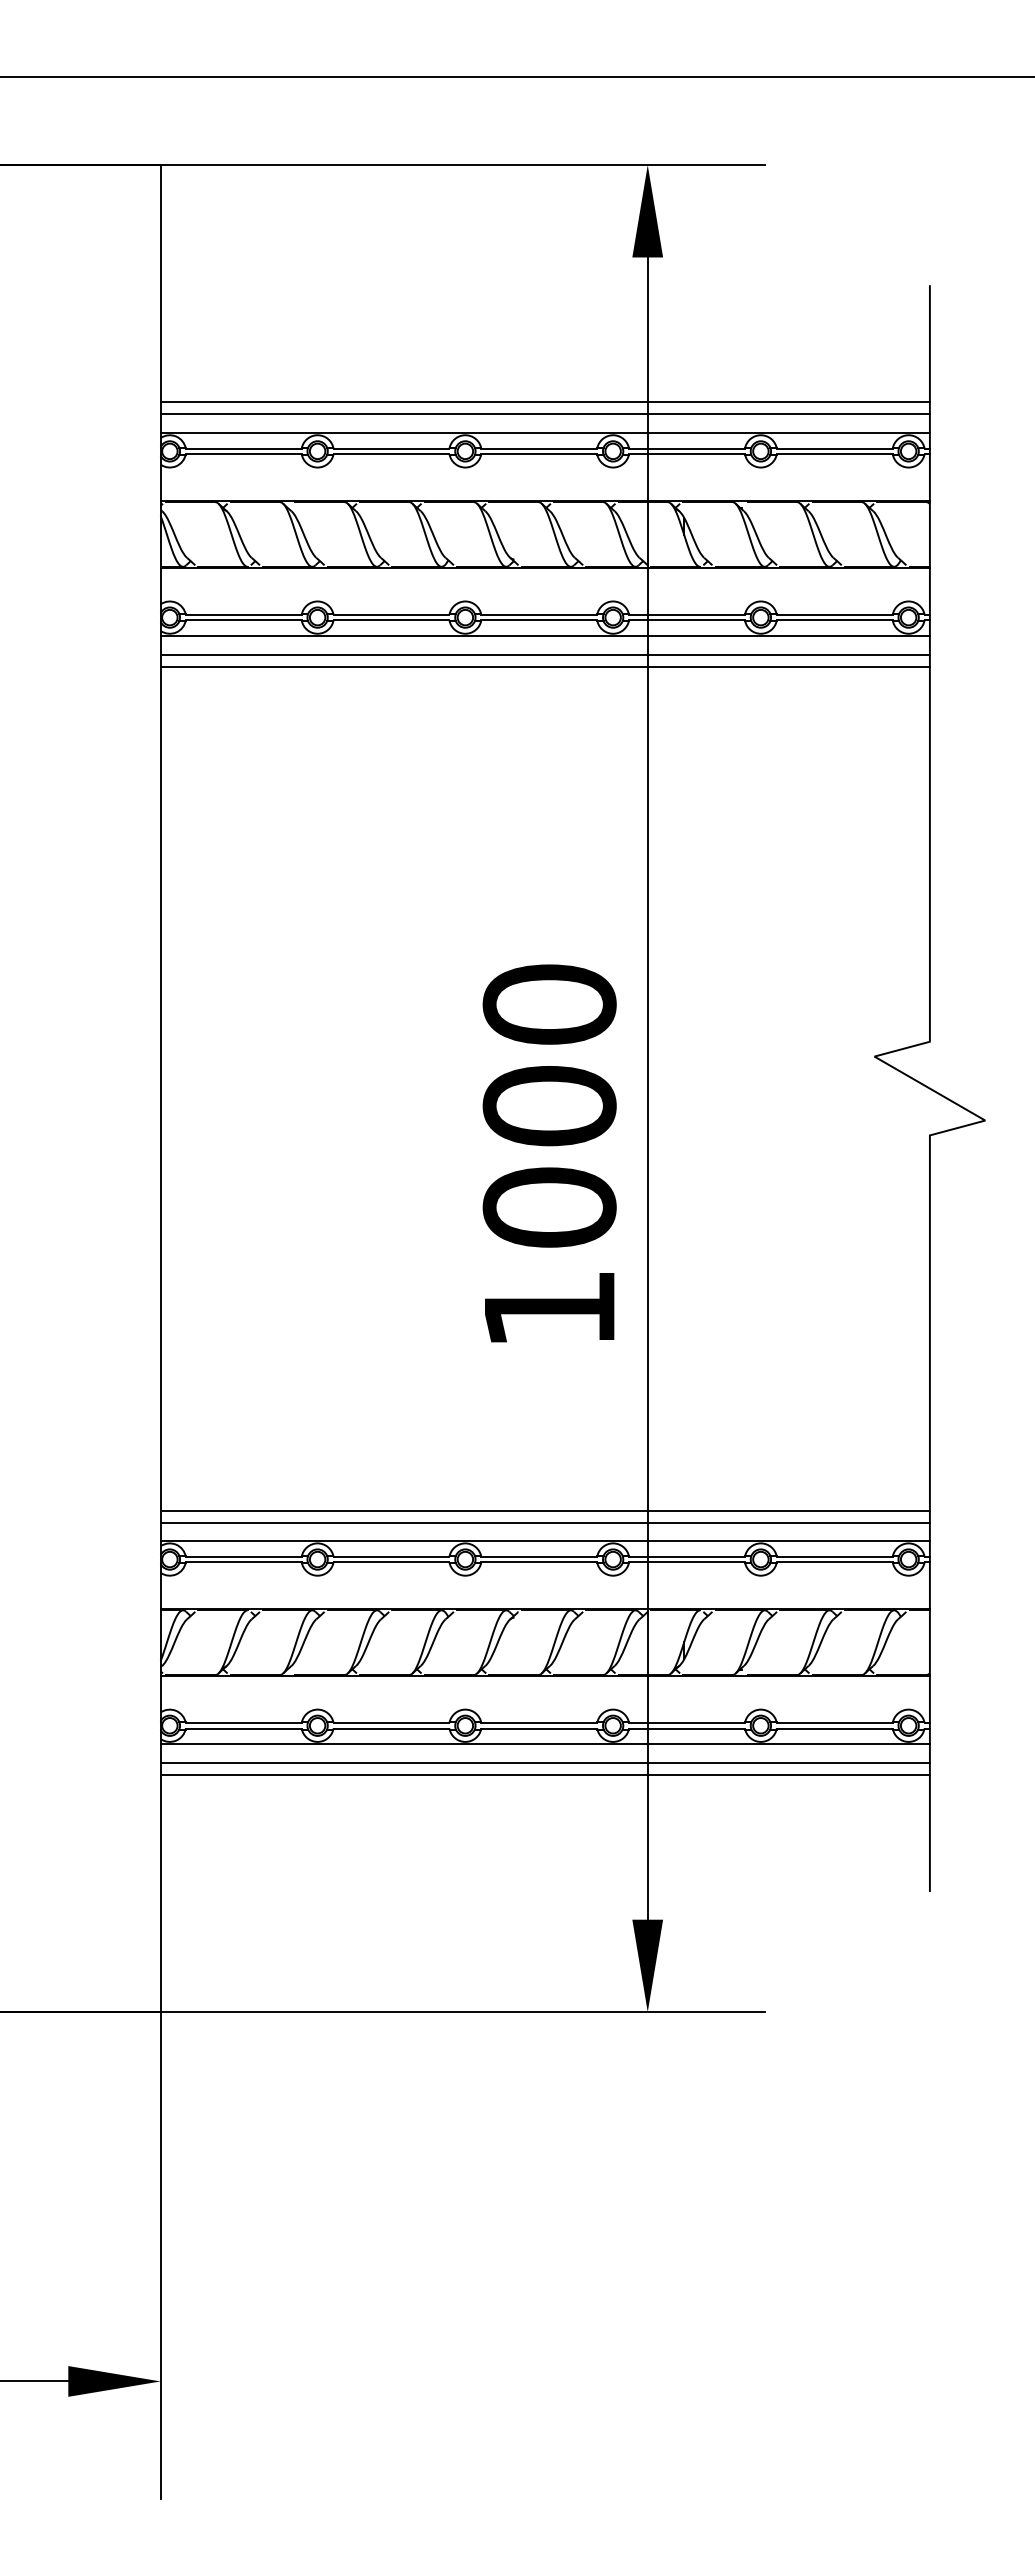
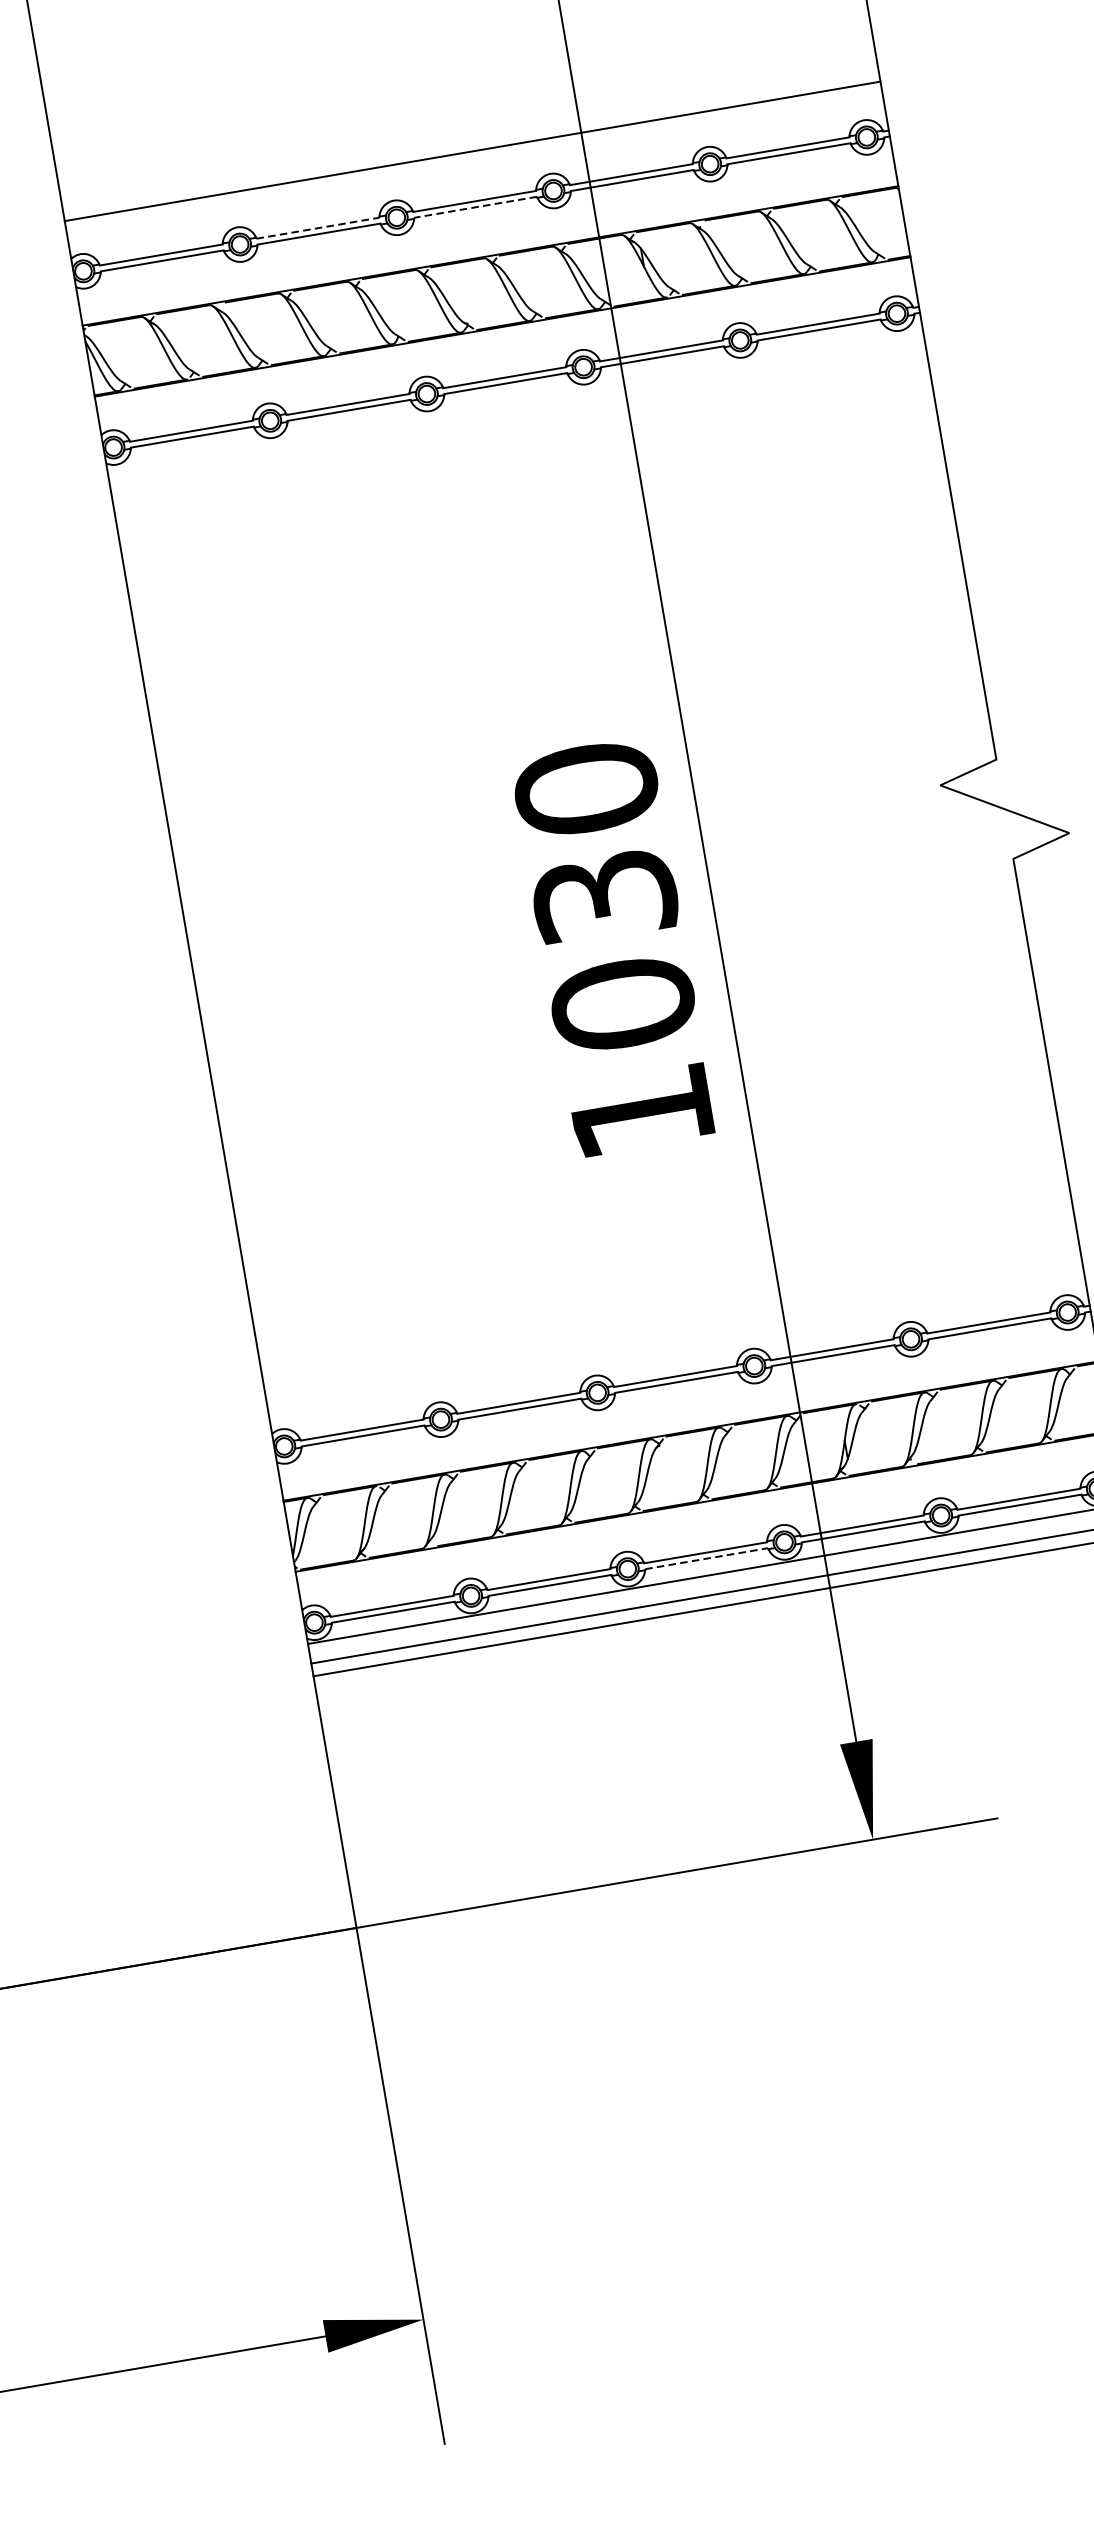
line: (544, 414) -> (474, 164), removed
line: (544, 432) -> (477, 183), removed
line: (391, 448) -> (317, 228), solid -> dashed
line: (539, 454) -> (475, 207), solid -> dashed
line: (544, 636) -> (514, 399), removed
line: (544, 654) -> (517, 418), removed
line: (544, 666) -> (519, 431), removed
text: (549, 1106) -> (604, 897), 1000 -> 1030
line: (544, 1510) -> (672, 1326), removed
line: (544, 1522) -> (674, 1339), removed
line: (544, 1541) -> (678, 1359), removed
line: (539, 1728) -> (706, 1558), solid -> dashed

